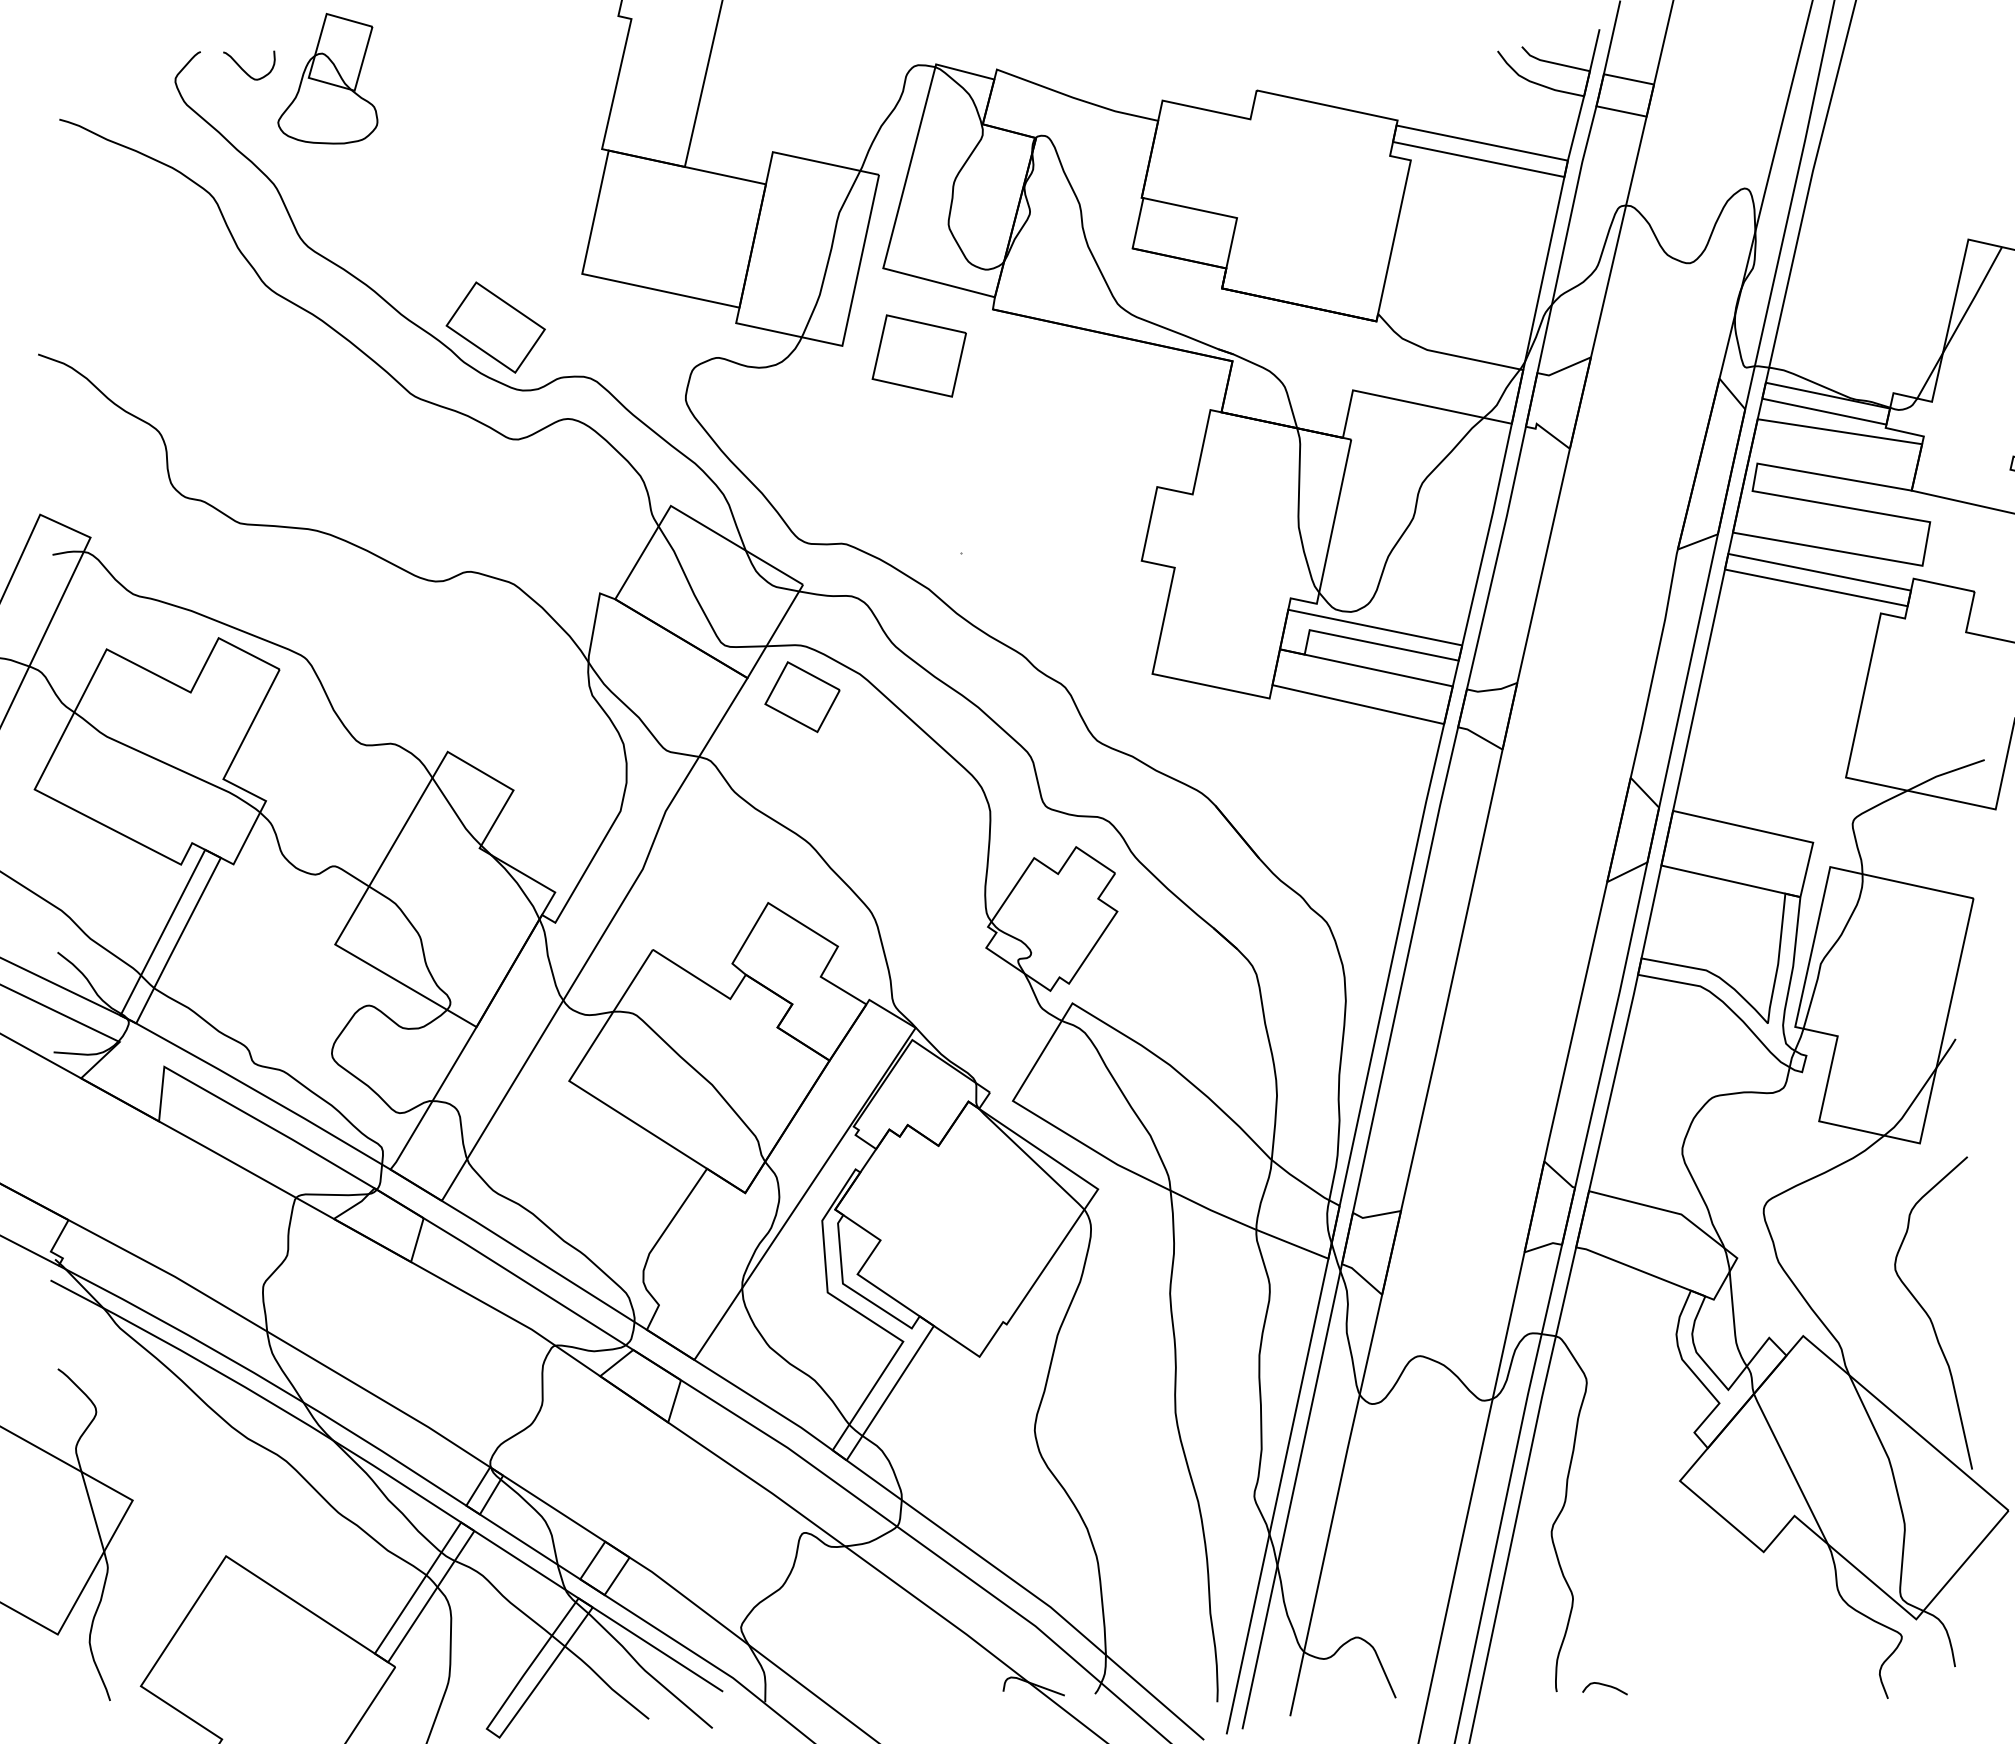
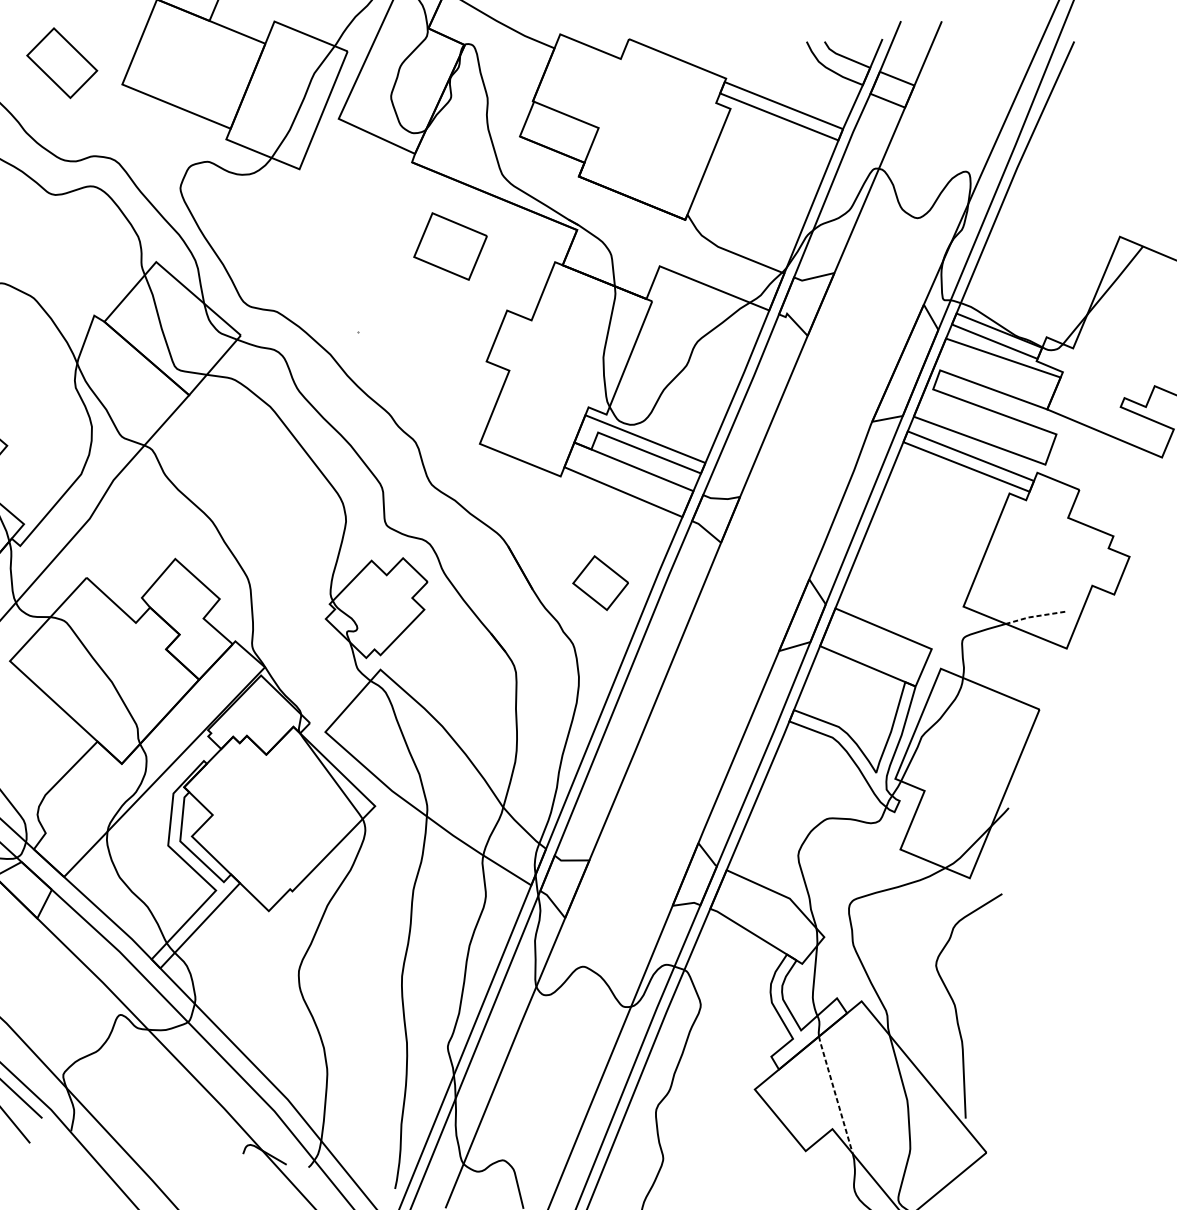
part: (495, 327) -> (62, 63), moved
part: (918, 355) -> (450, 246), moved
part: (802, 697) -> (600, 583), moved
line: (1944, 773) -> (1034, 616), solid -> dashed
line: (1790, 1468) -> (835, 1094), solid -> dashed

